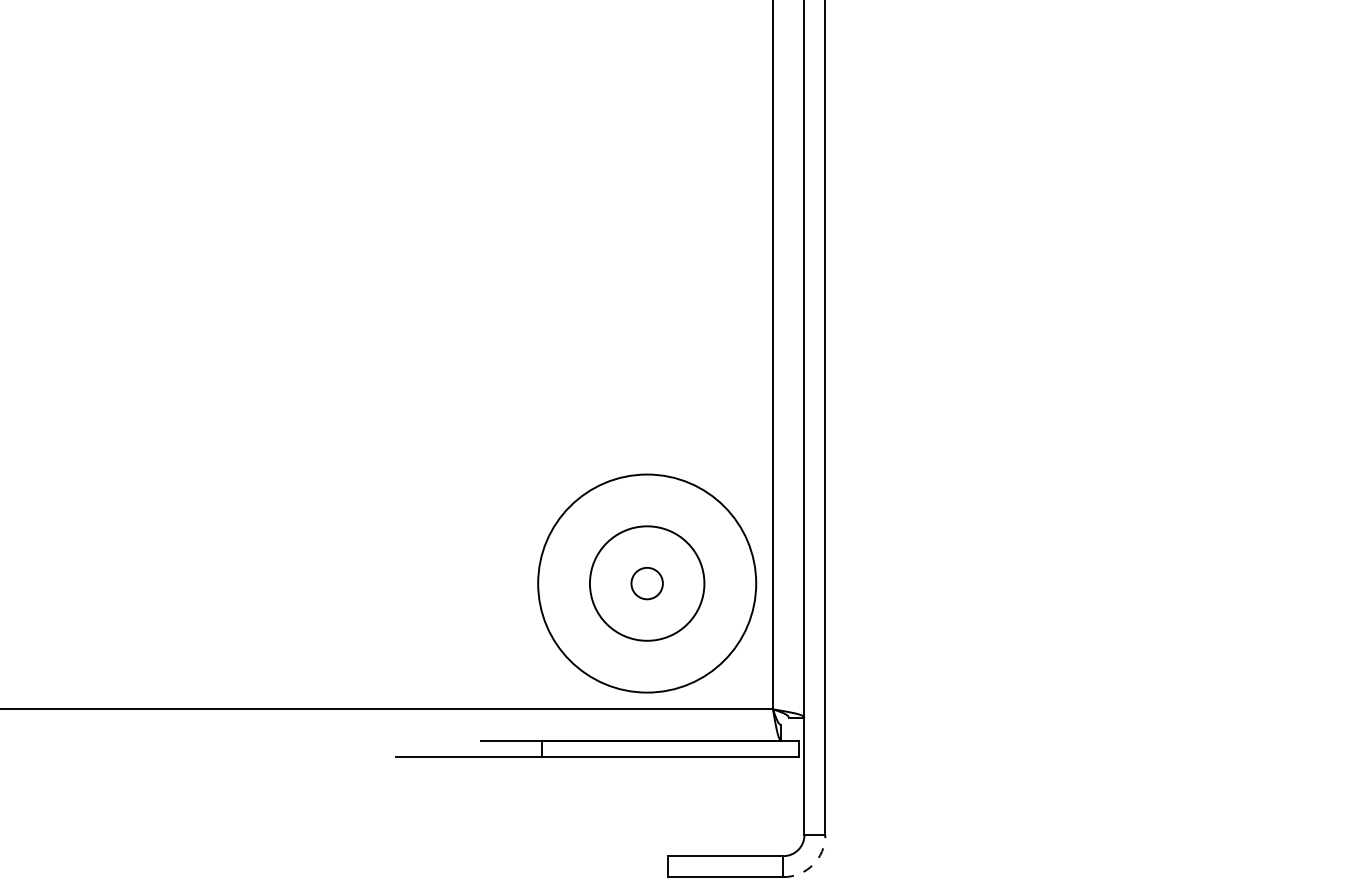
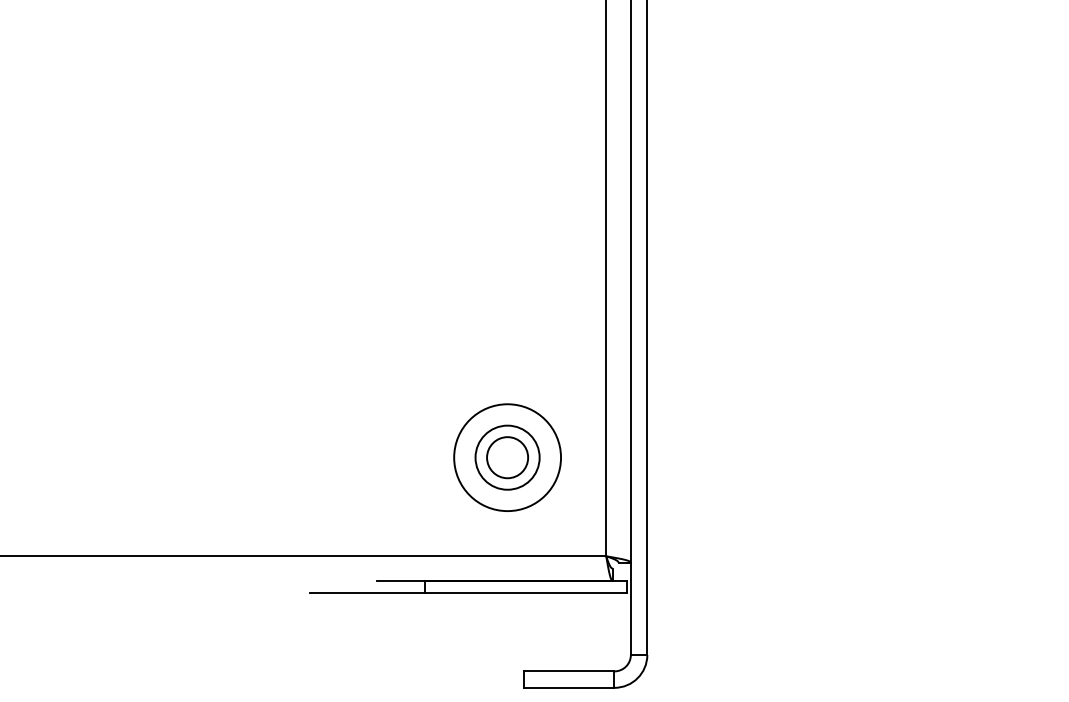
circle: (646, 583) -> (507, 457), size x1.67
circle: (647, 583) -> (507, 457), size x0.62
circle: (647, 583) -> (507, 457), size x0.71
arc: (813, 864) -> (638, 677), dashed -> solid

